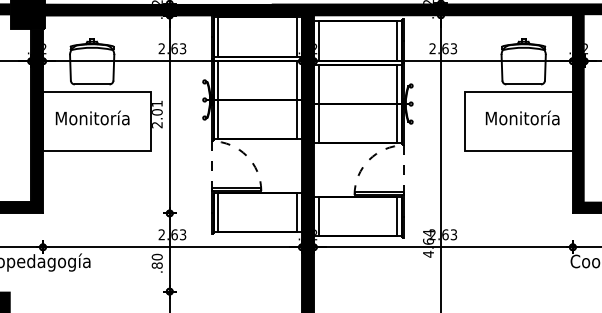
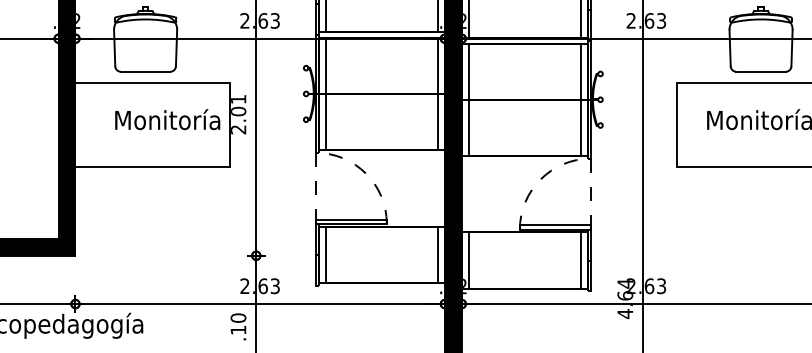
text: (92, 117) -> (167, 118), moved
text: (156, 265) -> (237, 330), .80 -> .10

